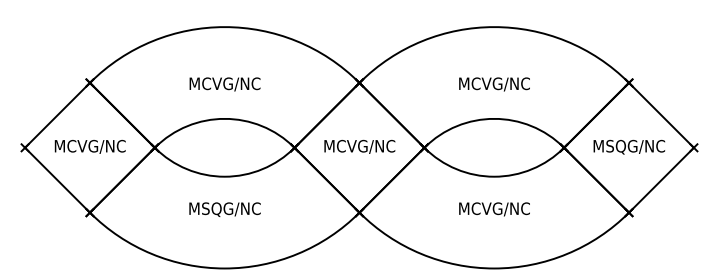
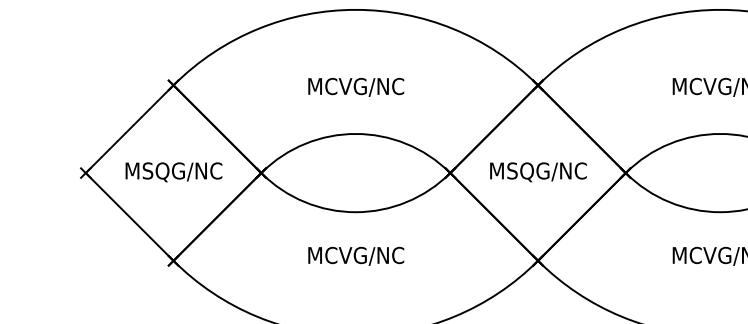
text: (89, 146) -> (172, 171), MCVG/NC -> MSQG/NC
text: (359, 146) -> (538, 171), MCVG/NC -> MSQG/NC
text: (224, 209) -> (355, 256), MSQG/NC -> MCVG/NC

